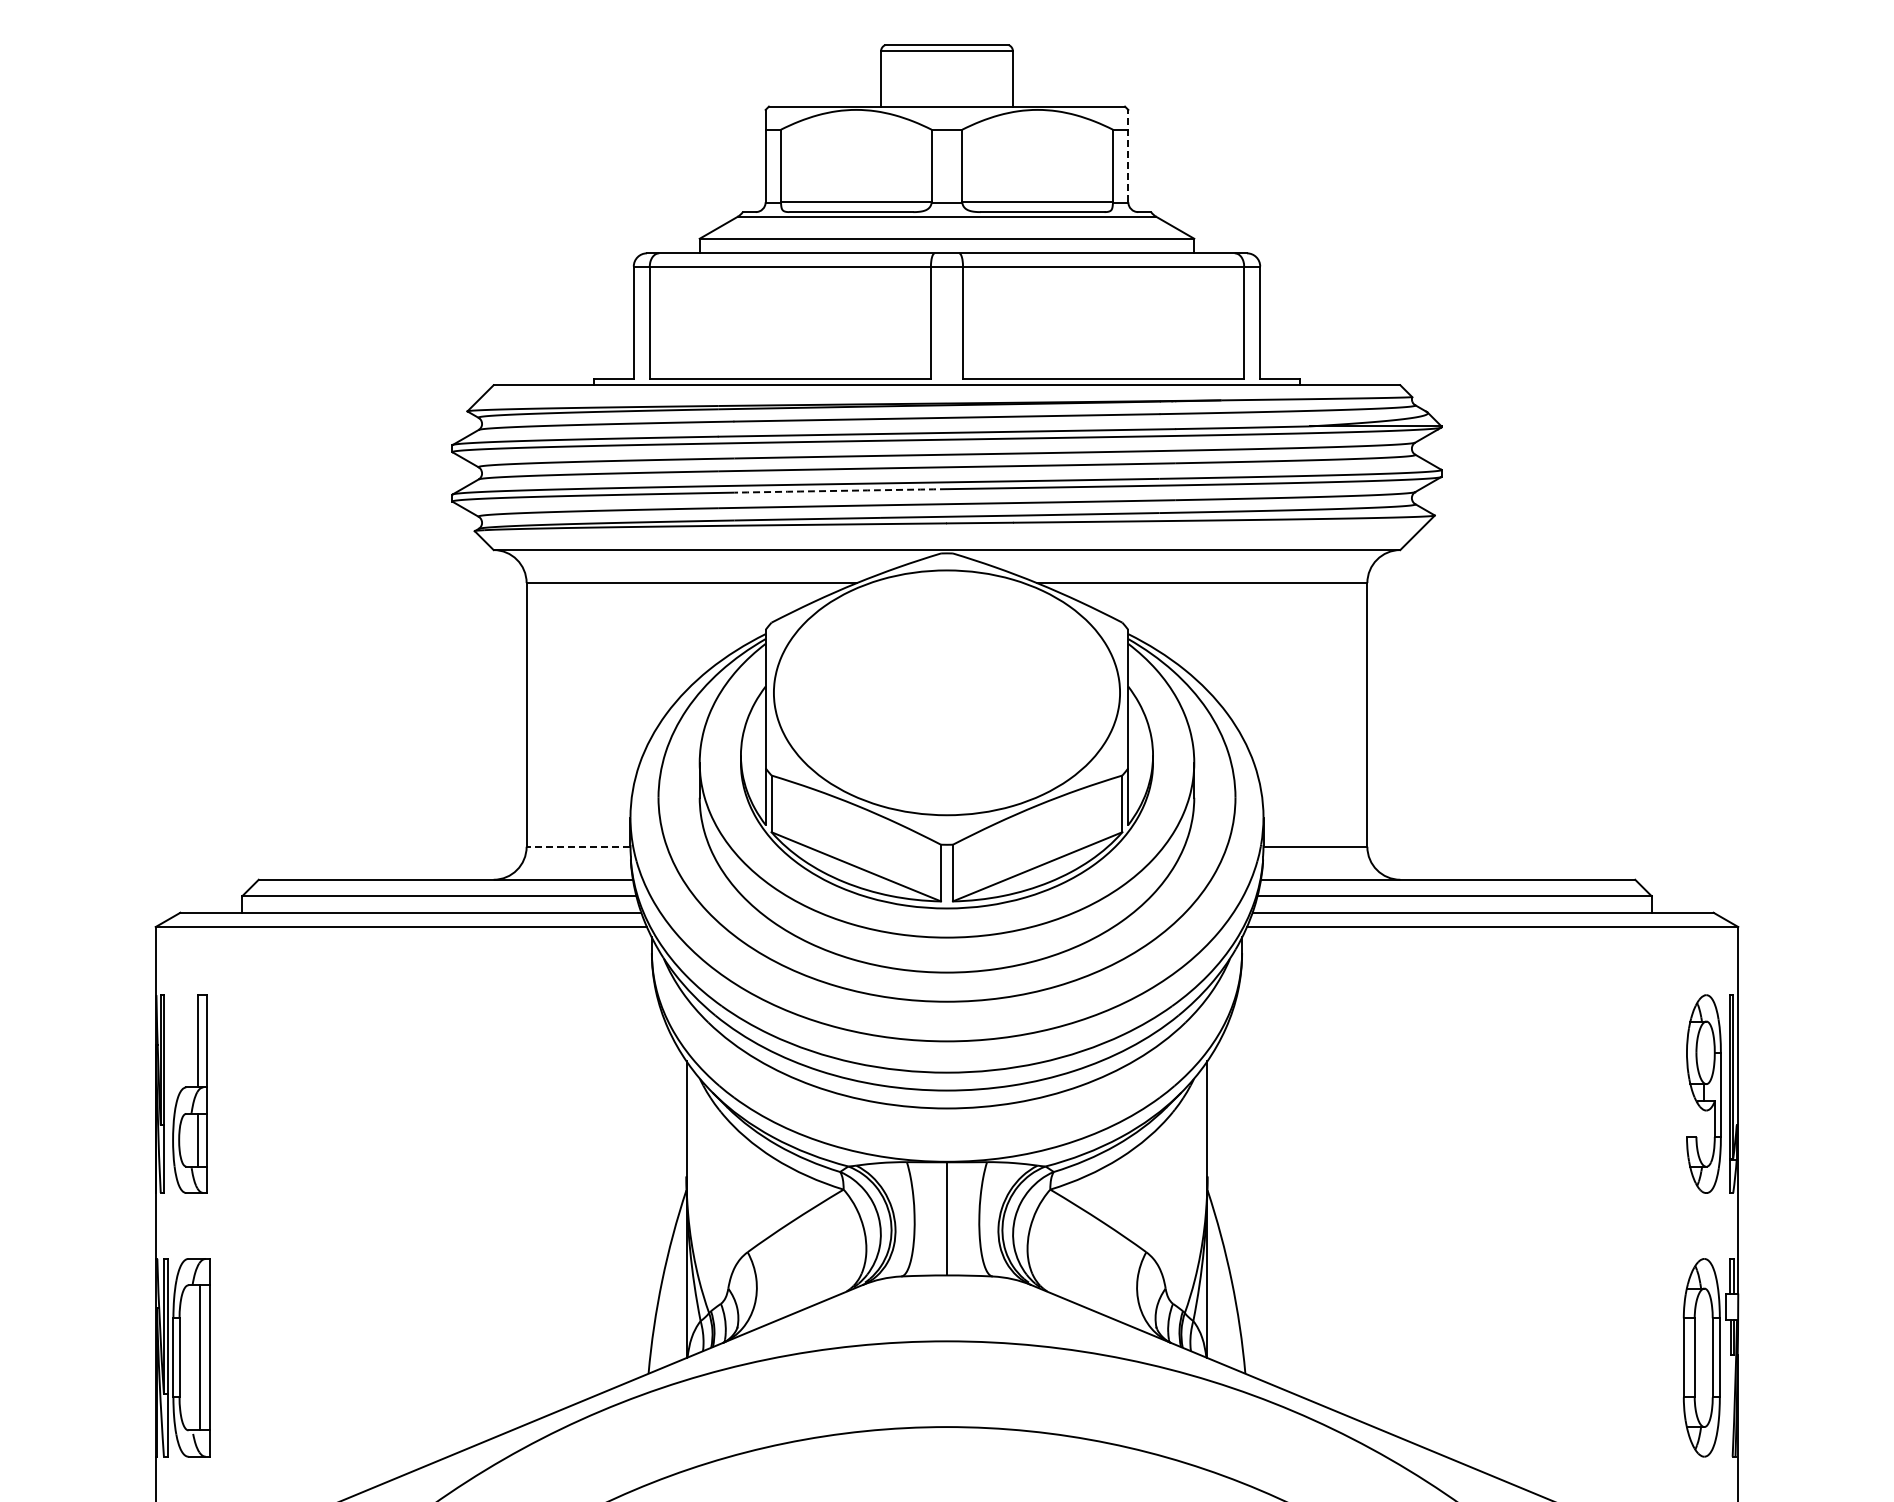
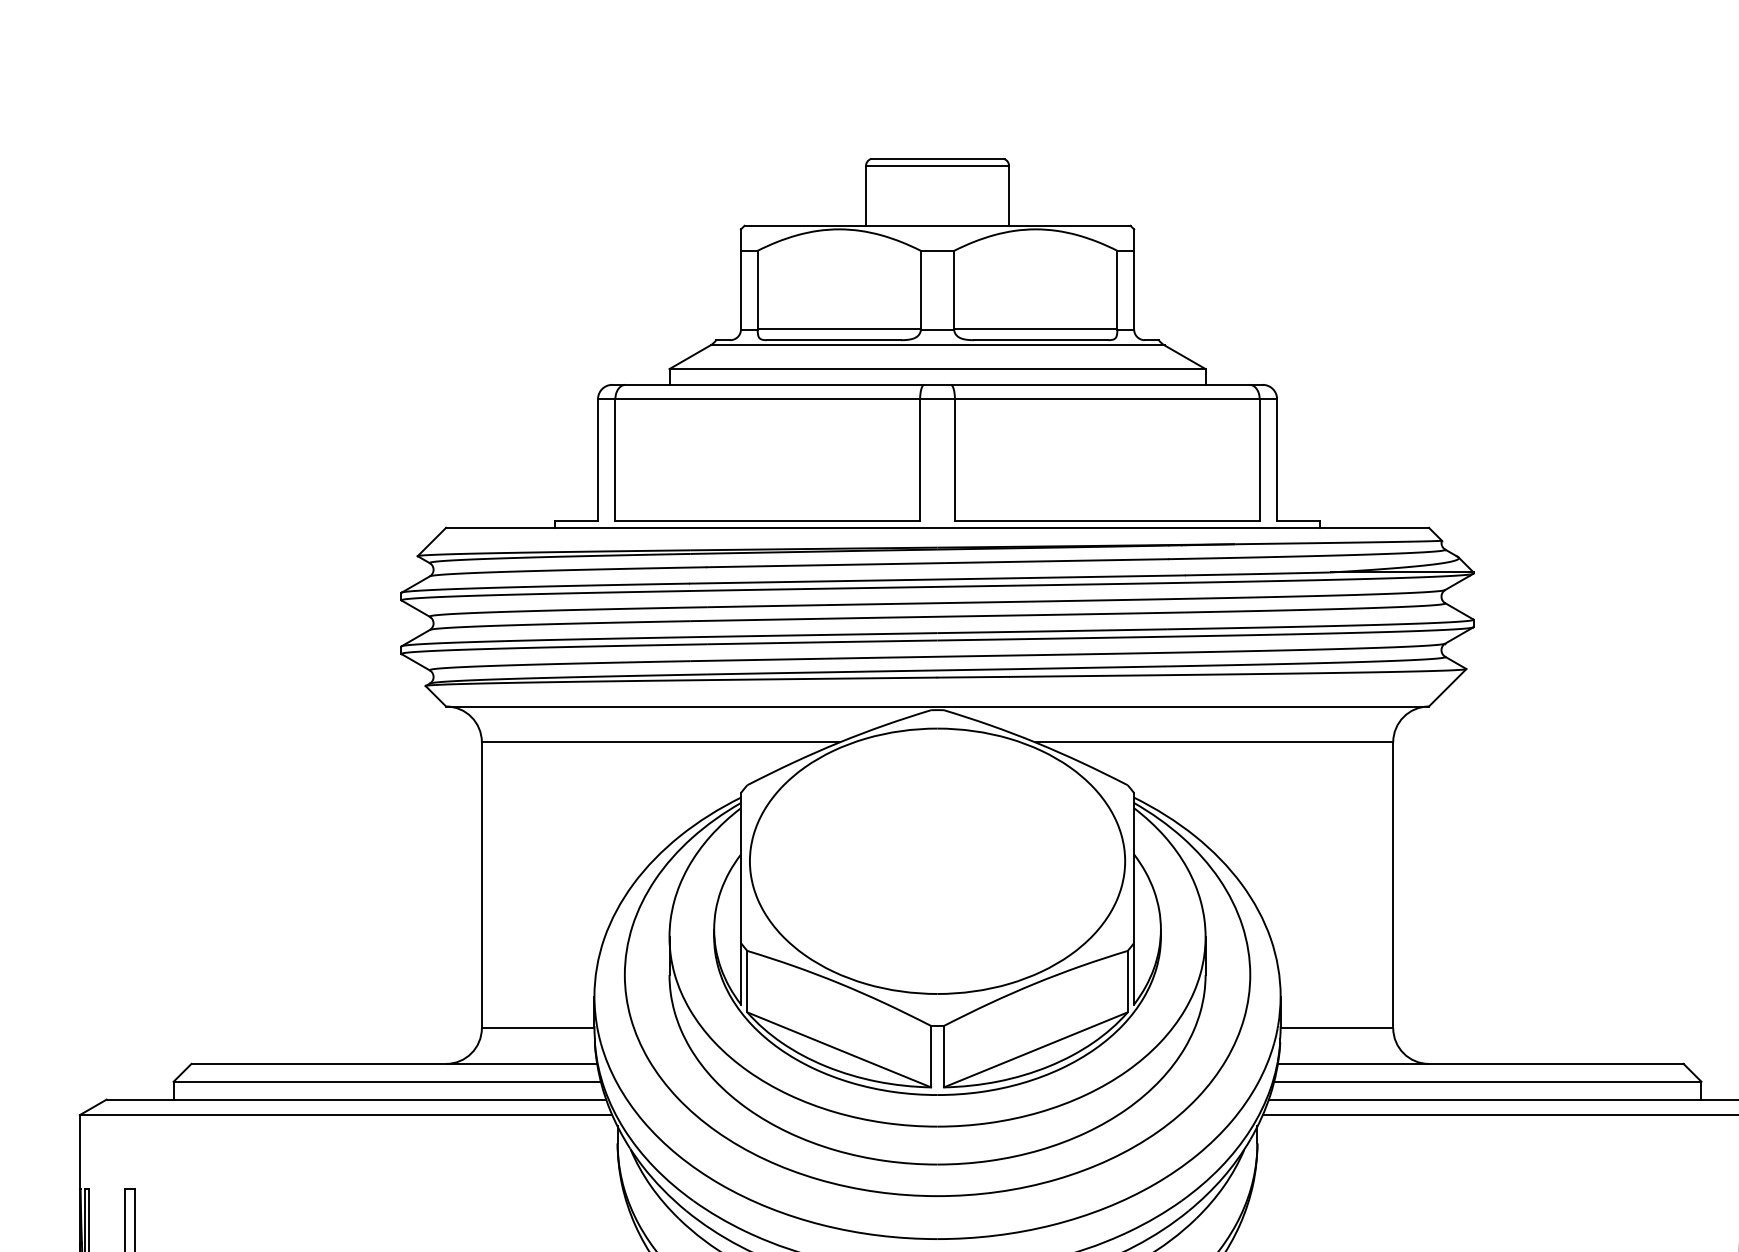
line: (1128, 155) -> (1134, 278), dashed -> solid
arc: (840, 490) -> (822, 641), dashed -> solid
line: (578, 846) -> (538, 1027), dashed -> solid

